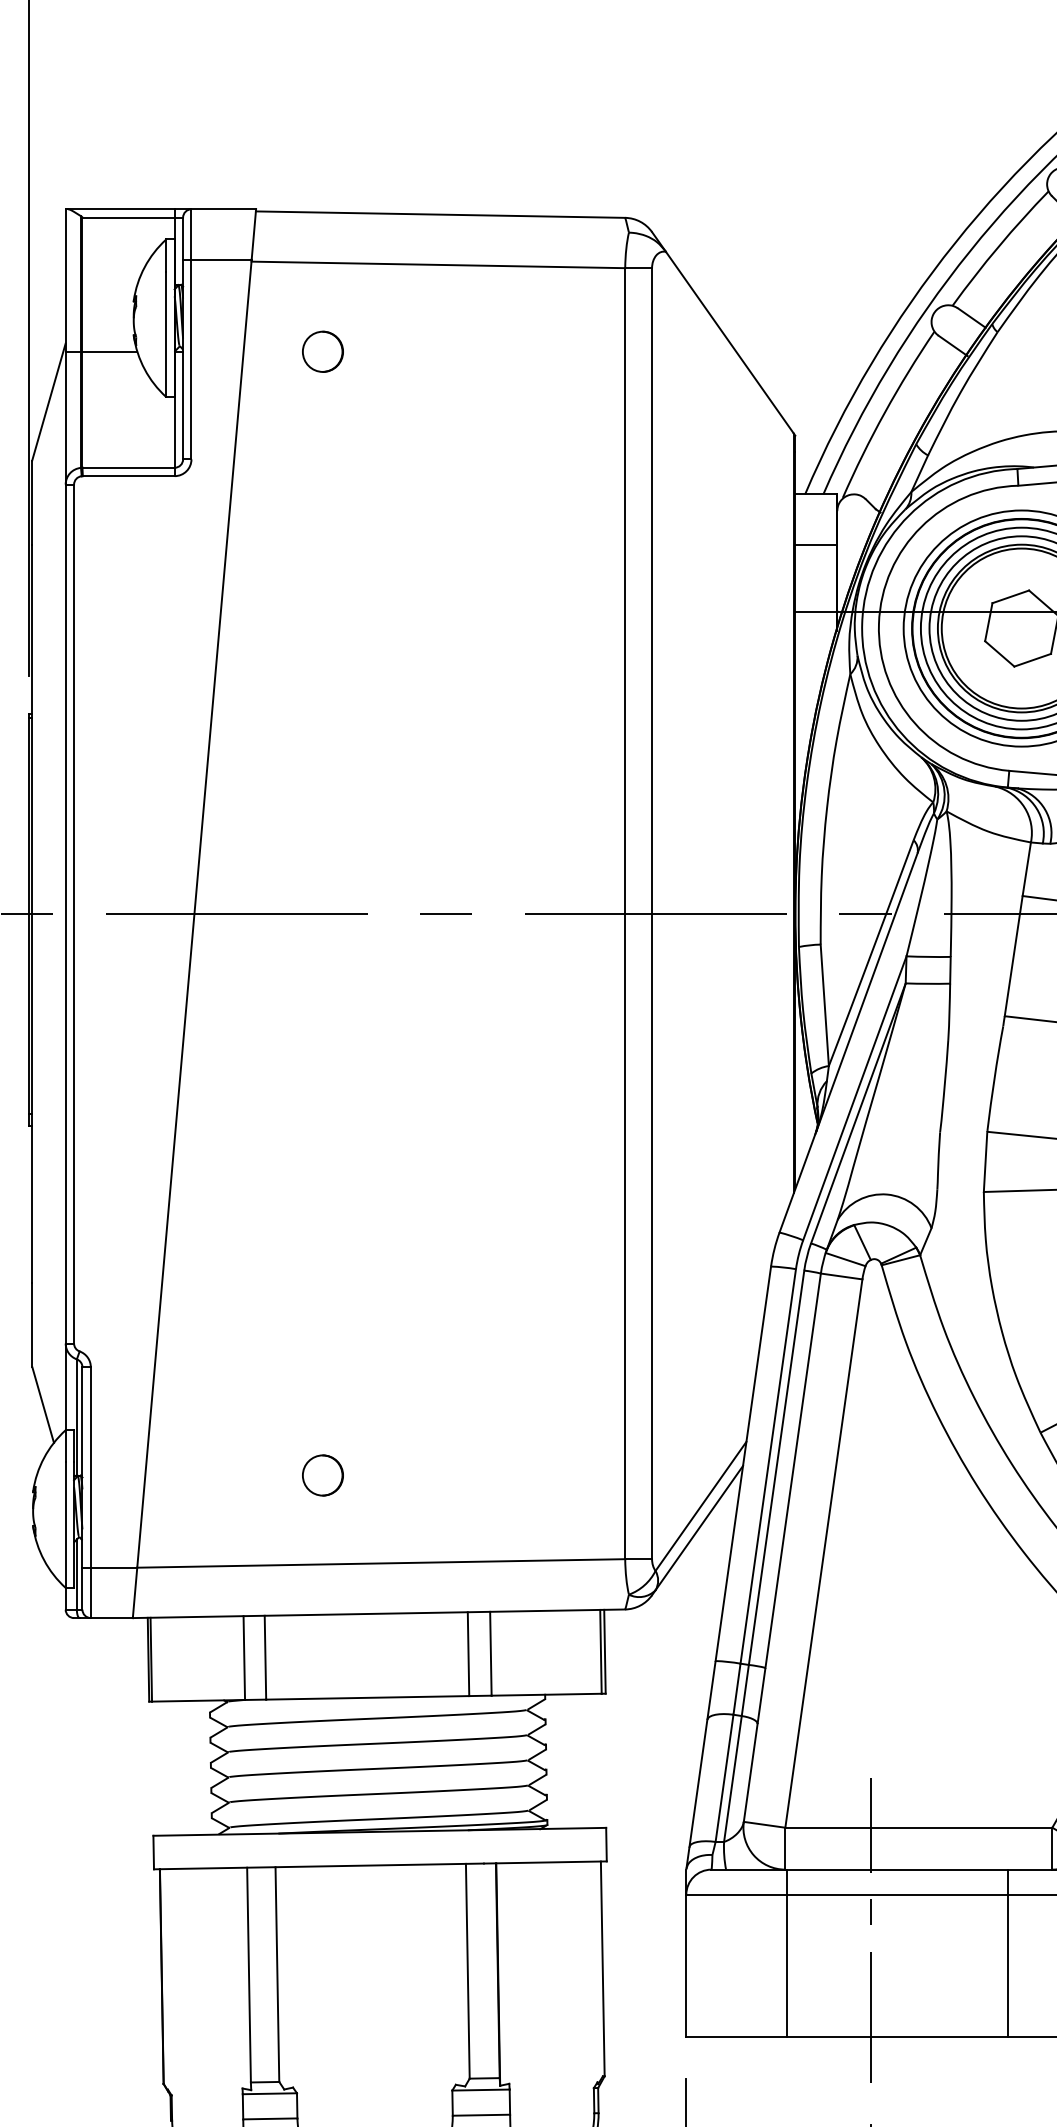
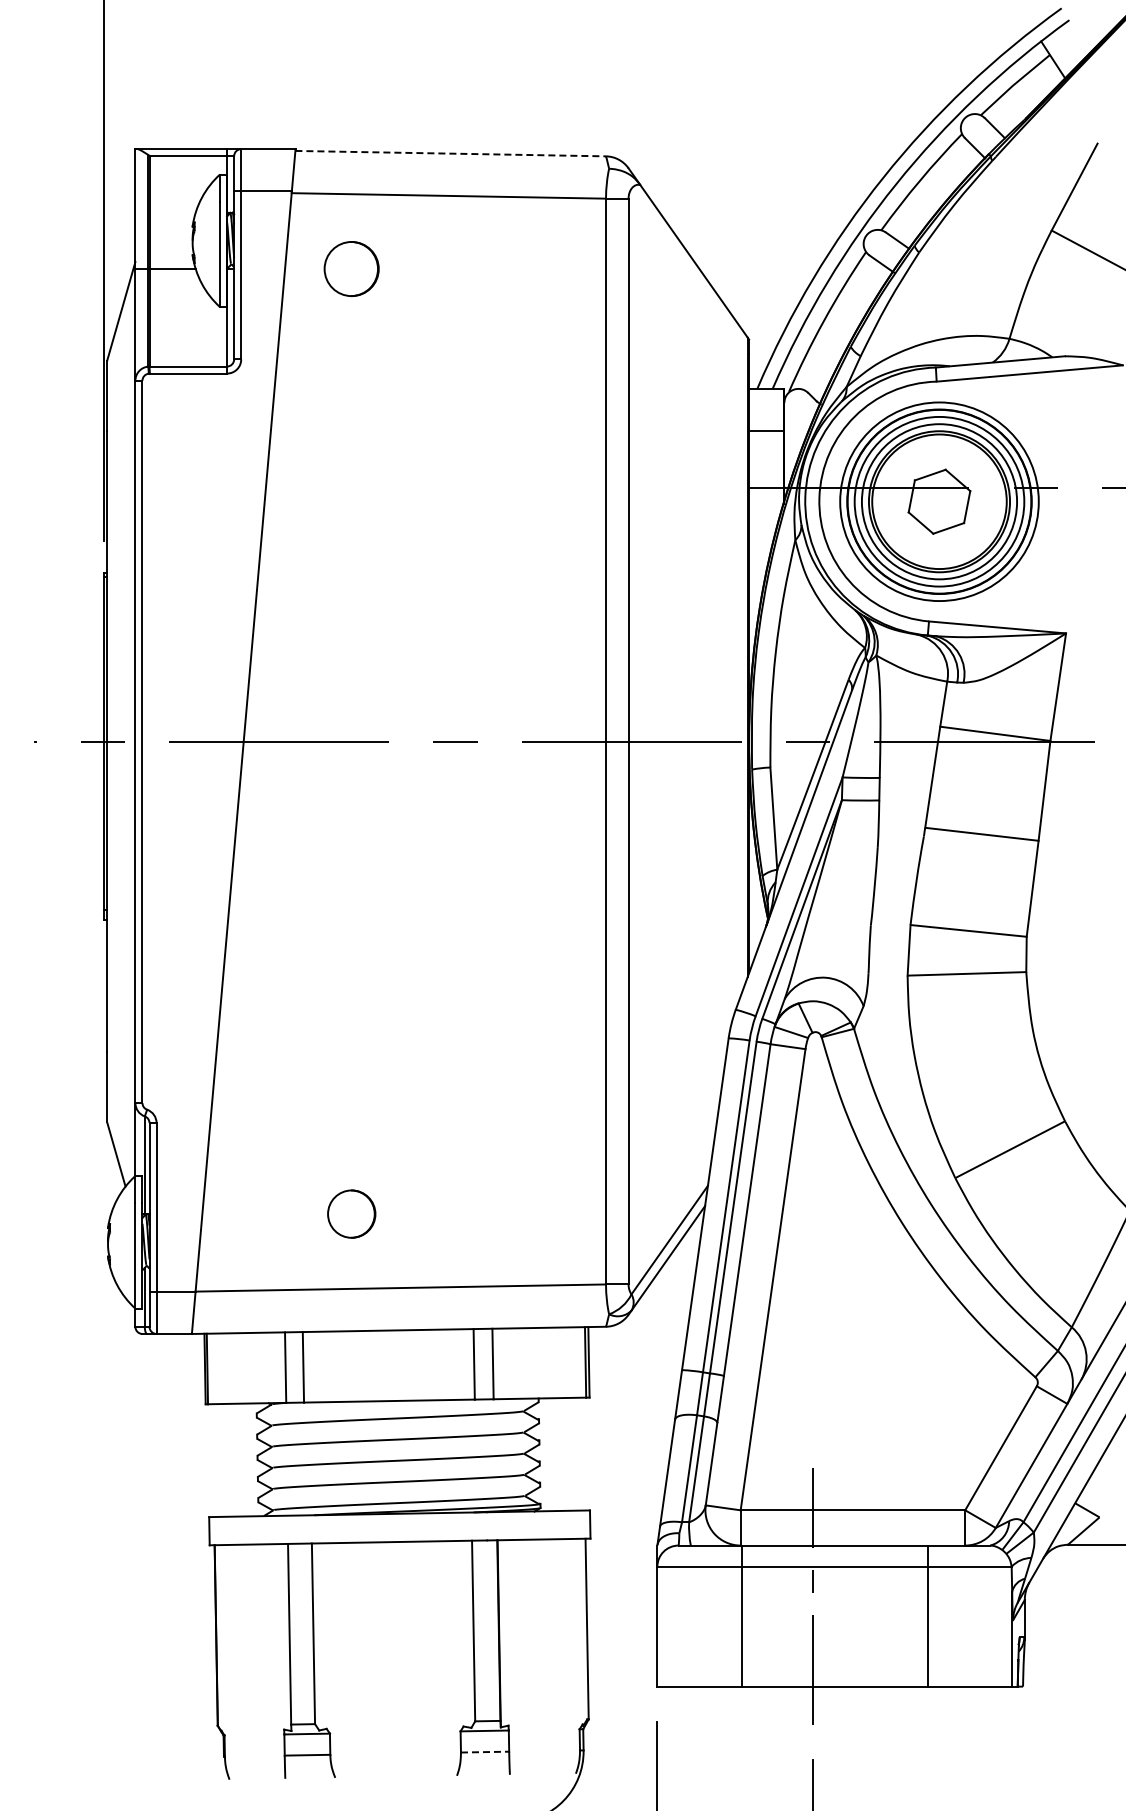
line: (441, 214) -> (451, 153), solid -> dashed
circle: (322, 351) -> (351, 268), size x1.6
circle: (322, 1474) -> (351, 1213), size x1.4
line: (481, 2115) -> (485, 1752), solid -> dashed

